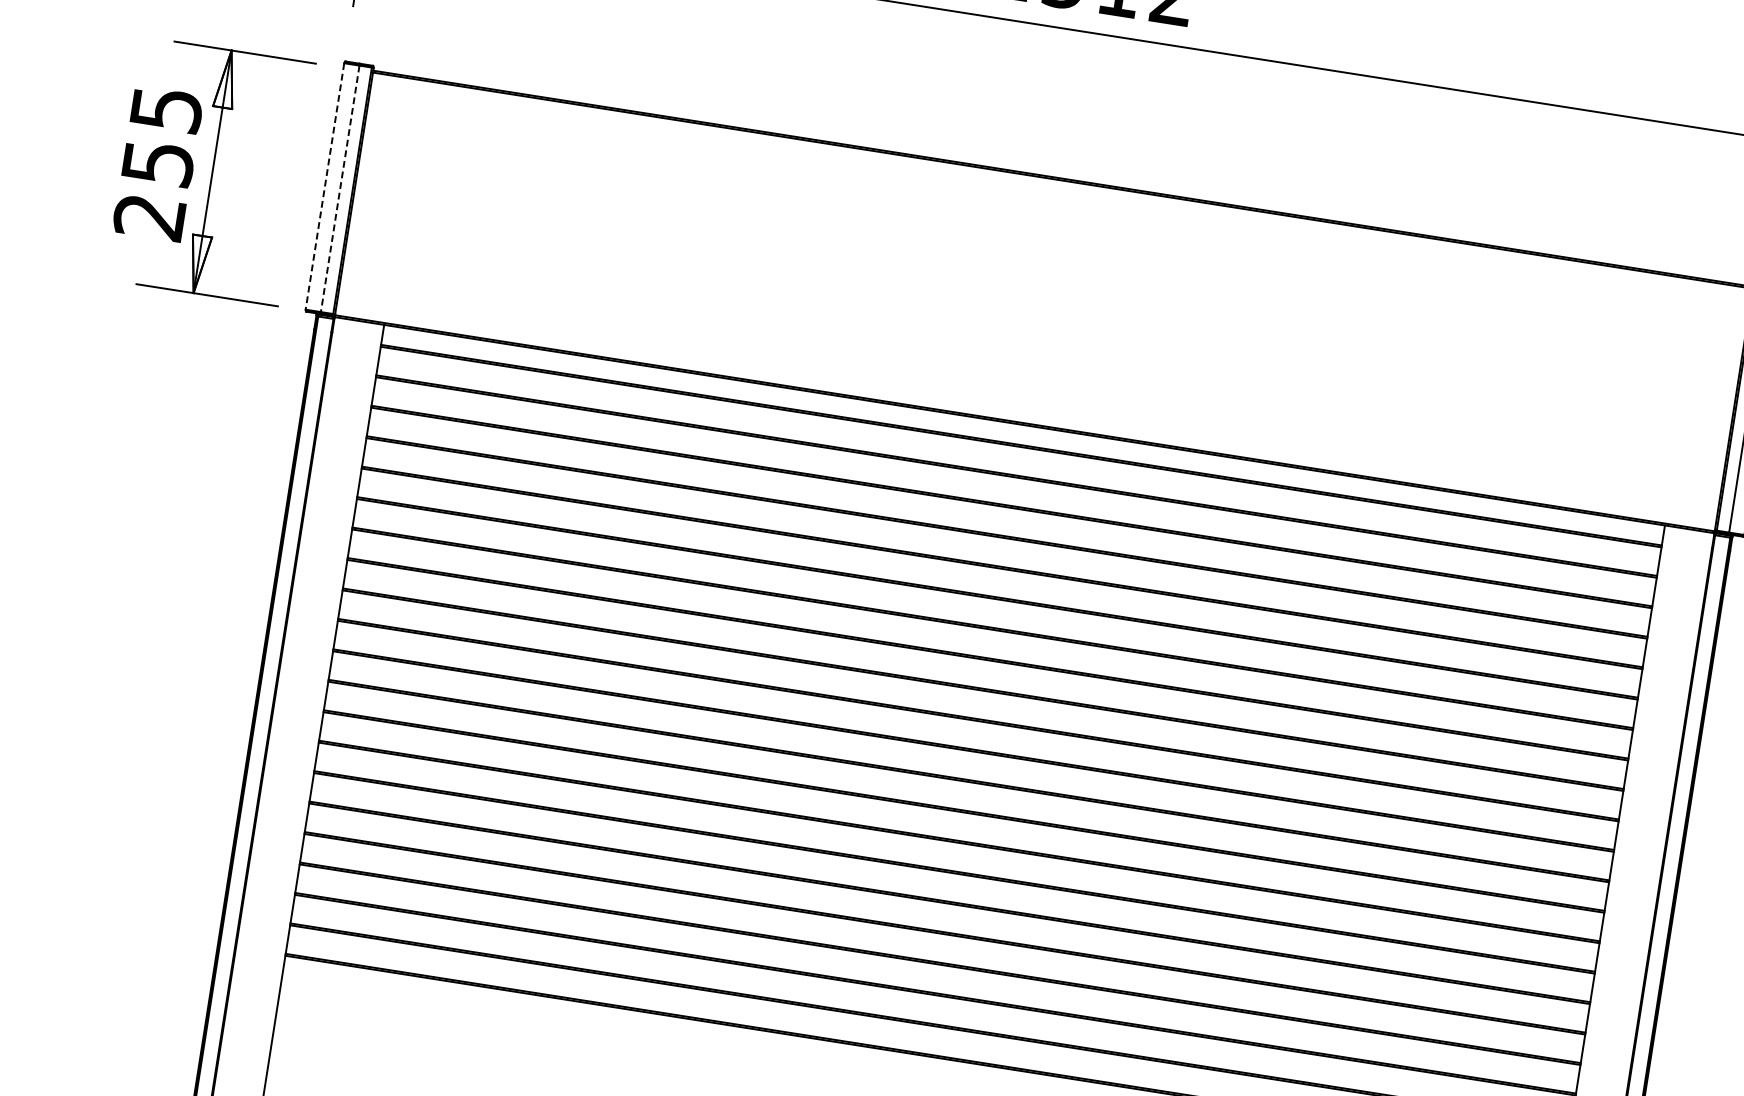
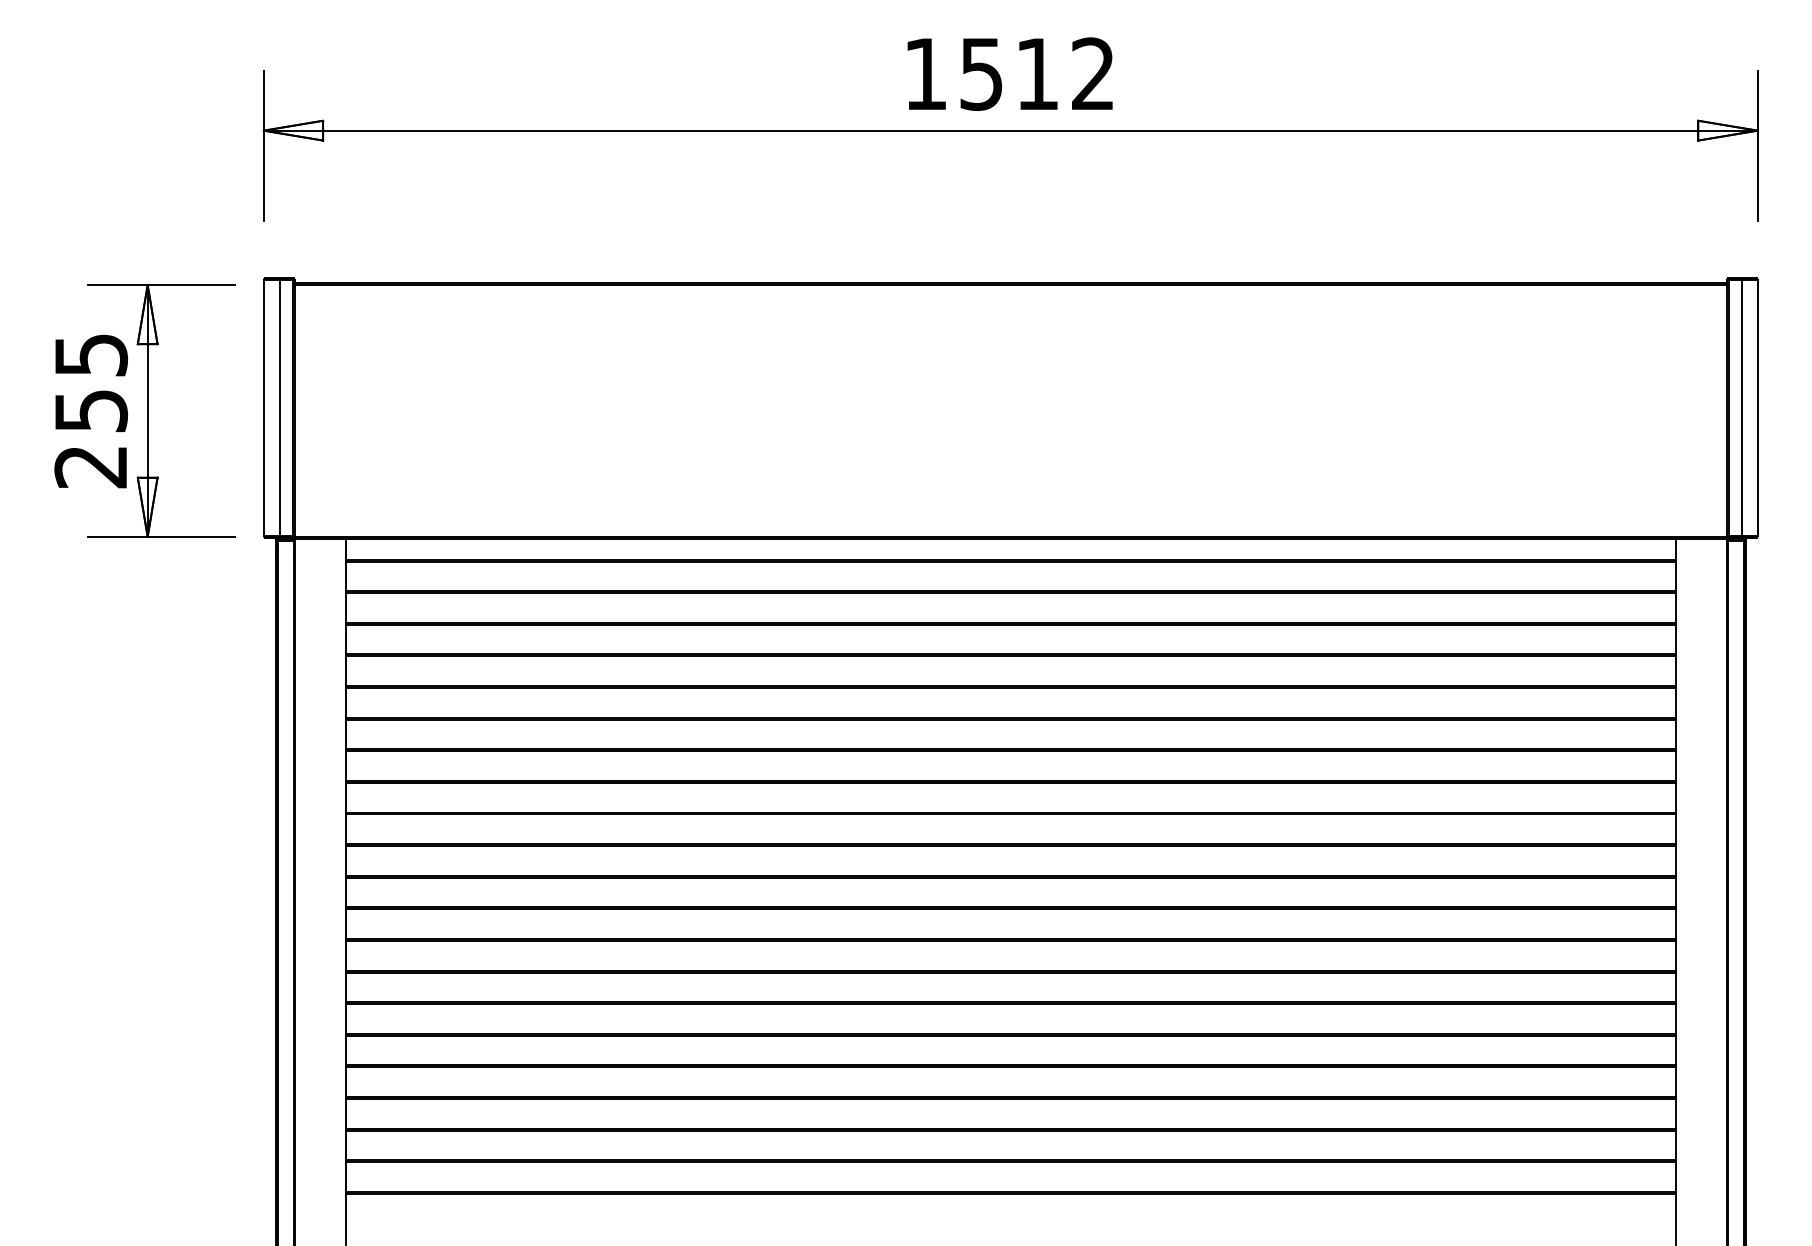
line: (324, 185) -> (263, 407), dashed -> solid
line: (340, 188) -> (279, 407), dashed -> solid

